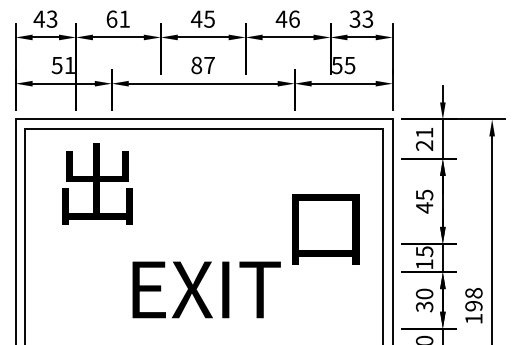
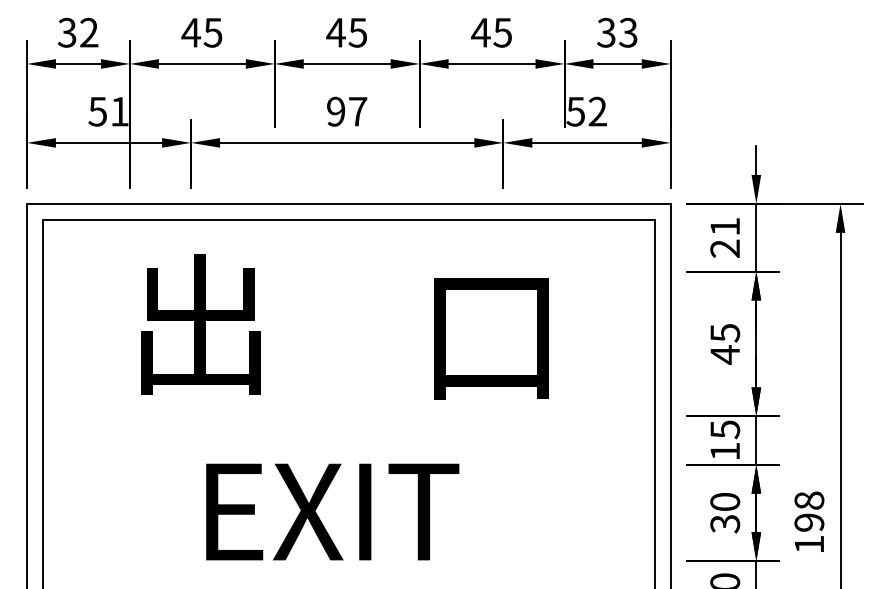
text: (45, 18) -> (77, 31), 43 -> 32
text: (117, 18) -> (200, 31), 61 -> 45
text: (294, 18) -> (503, 31), 46 -> 45
text: (196, 65) -> (335, 111), 87 -> 97
text: (349, 65) -> (596, 111), 55 -> 52
text: (97, 183) -> (200, 323), moved
text: (325, 229) -> (491, 338), moved
text: (206, 289) -> (332, 511), moved

